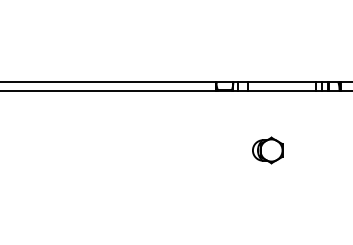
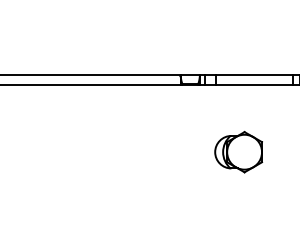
part: (267, 150) -> (238, 152), size x1.4

